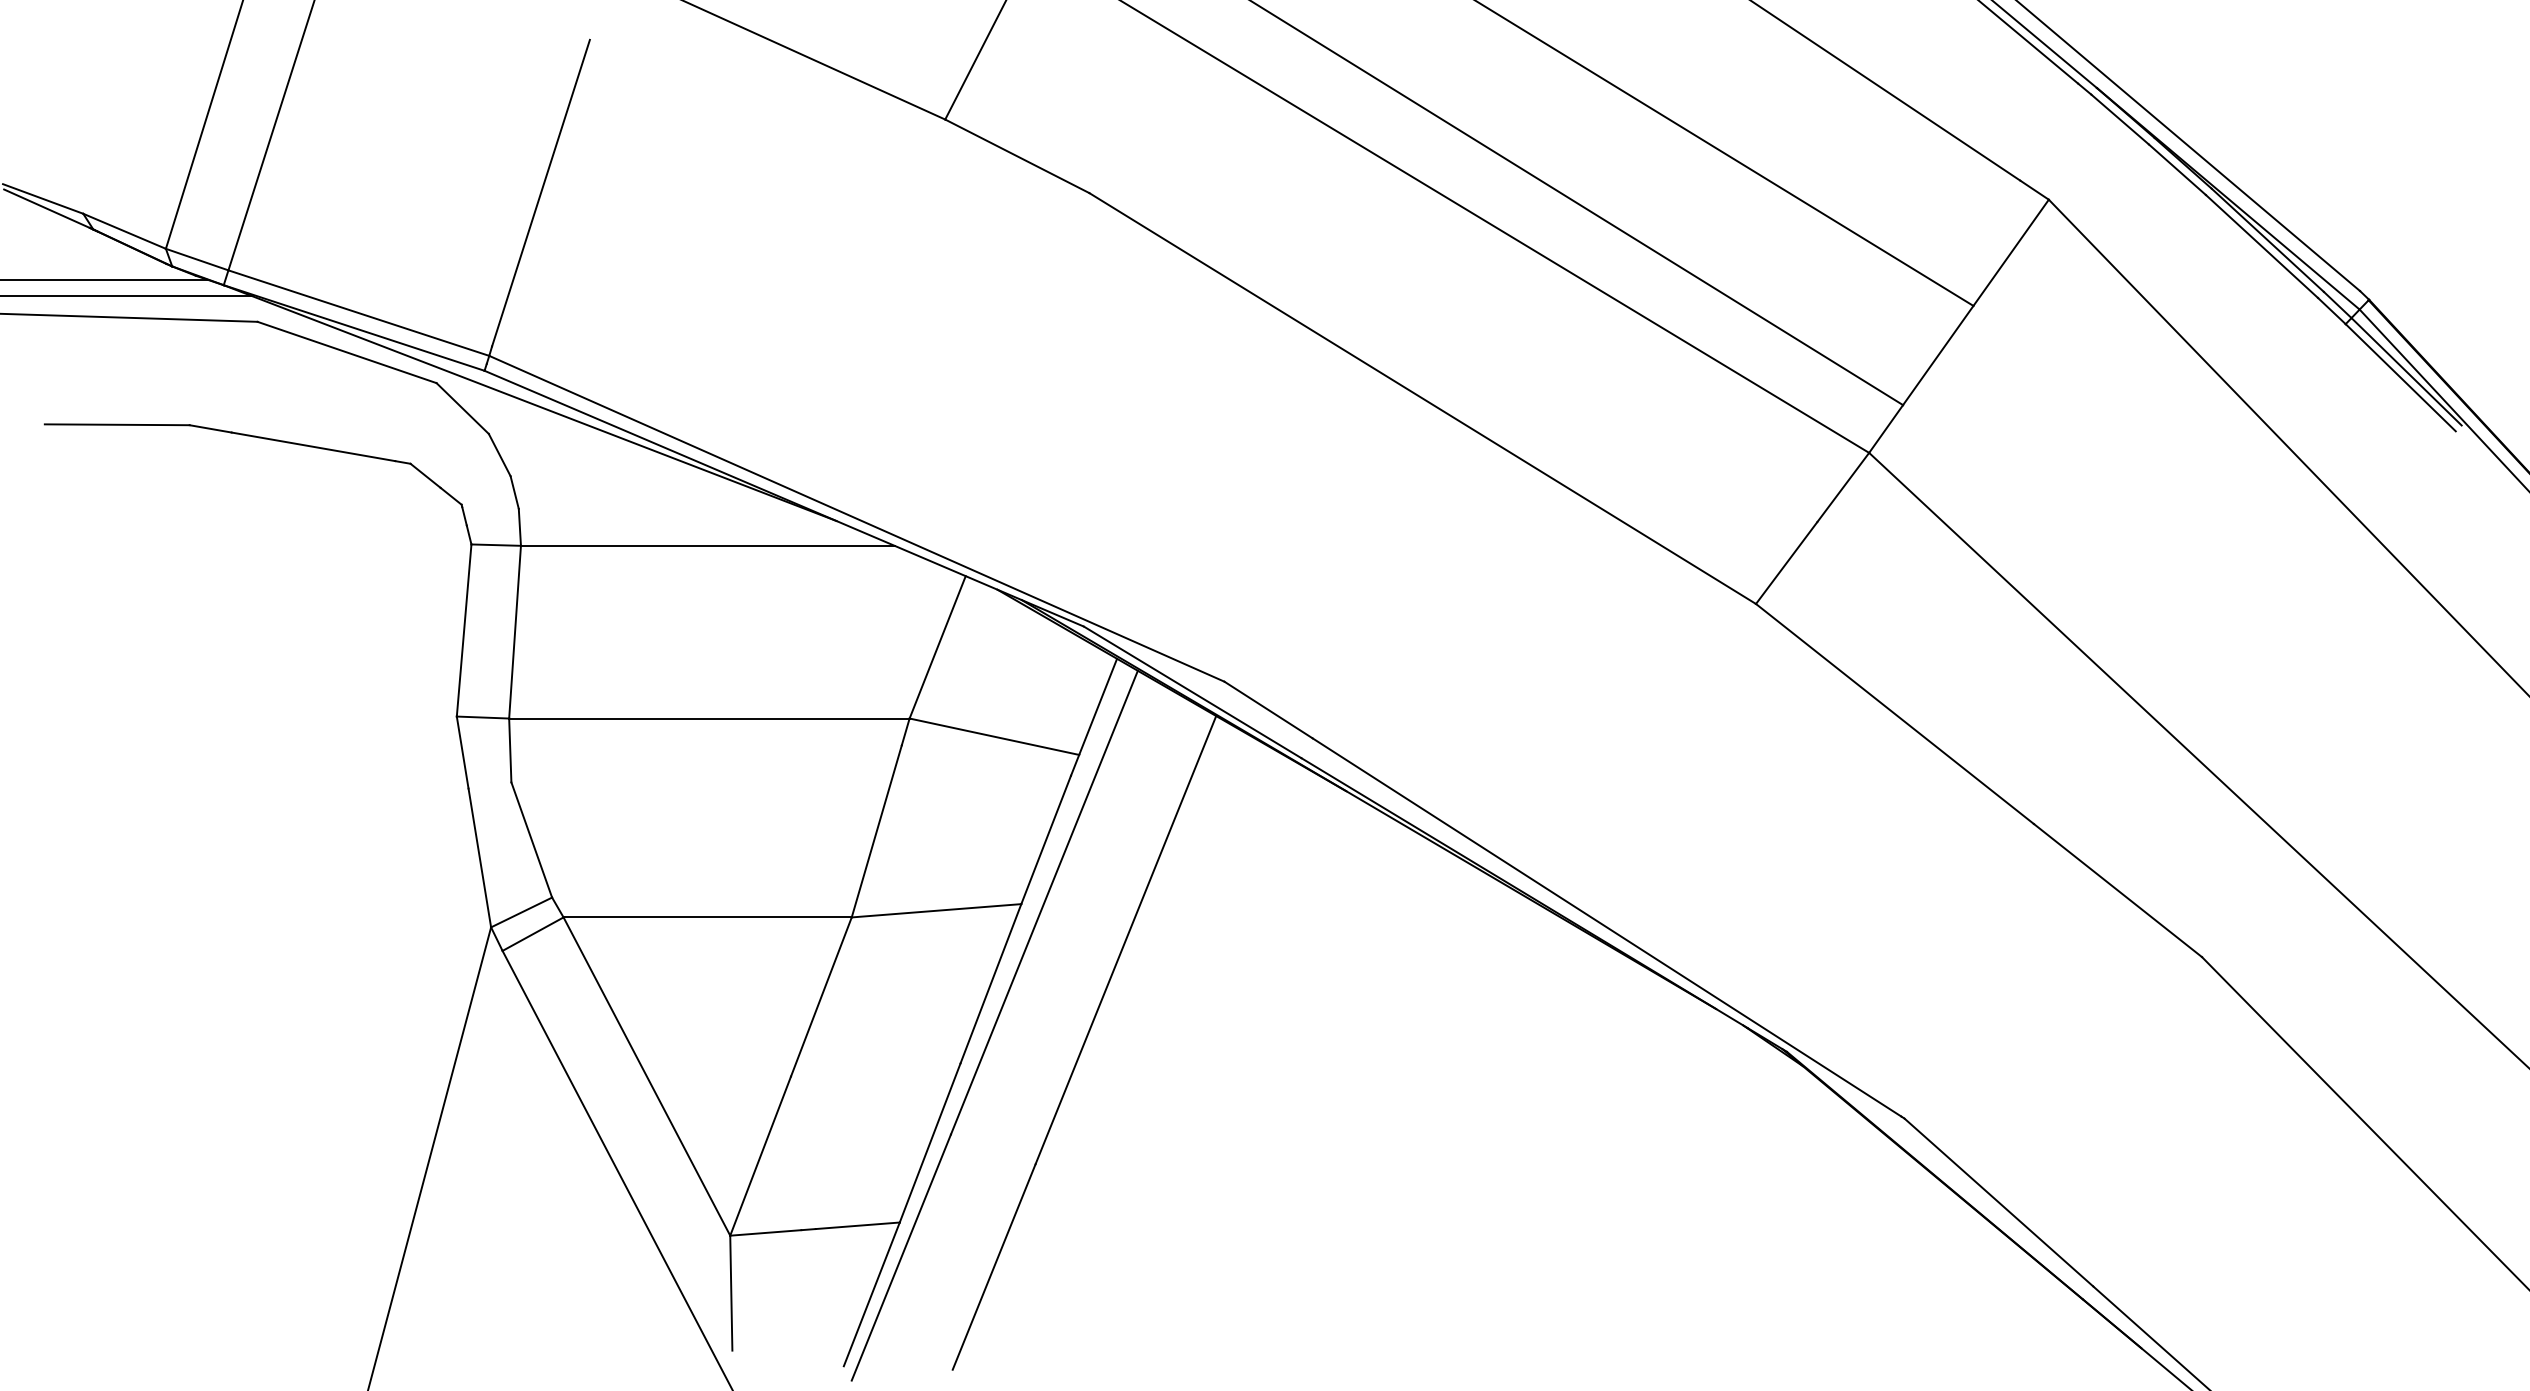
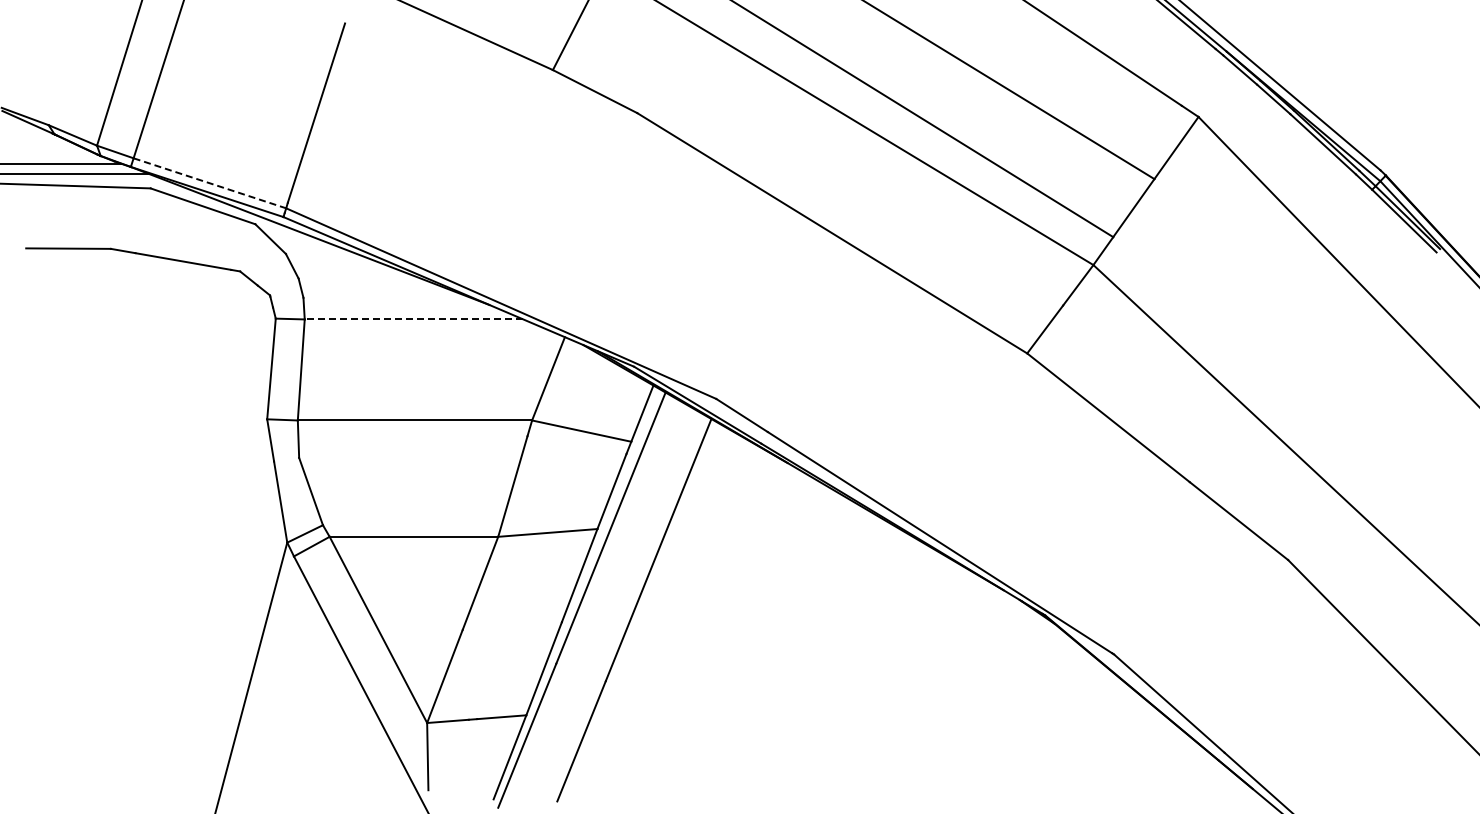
line: (359, 313) -> (210, 183), solid -> dashed
line: (706, 545) -> (413, 319), solid -> dashed

